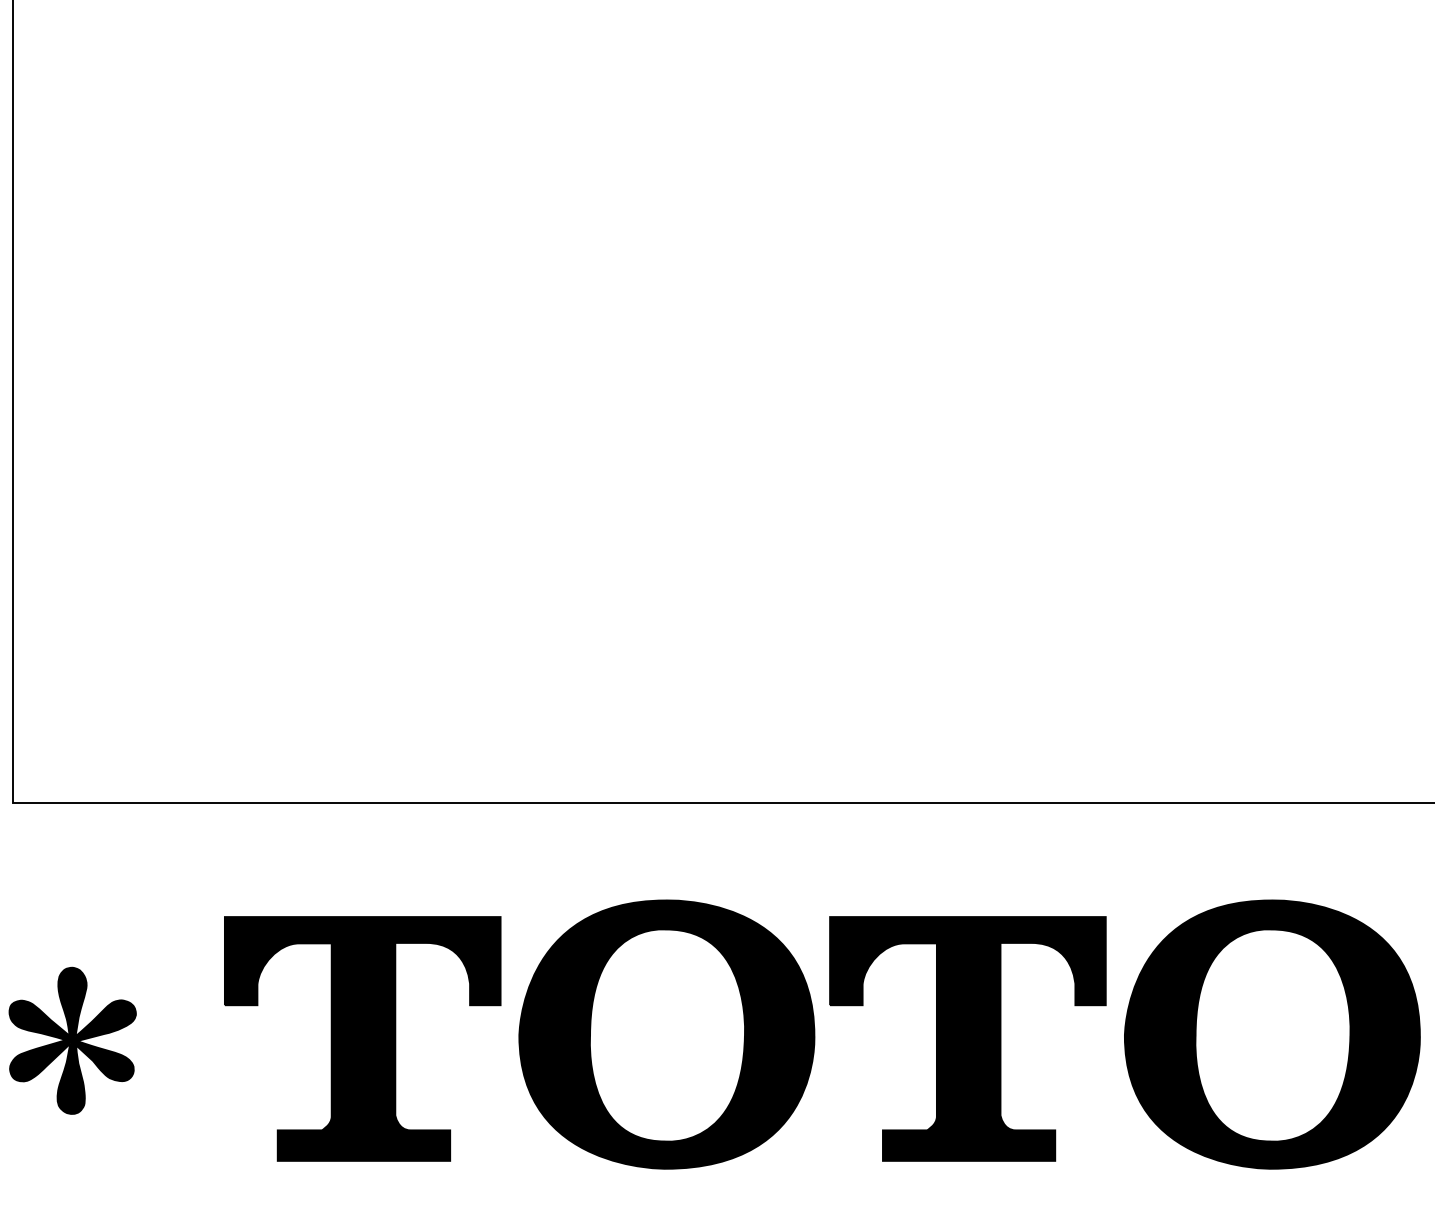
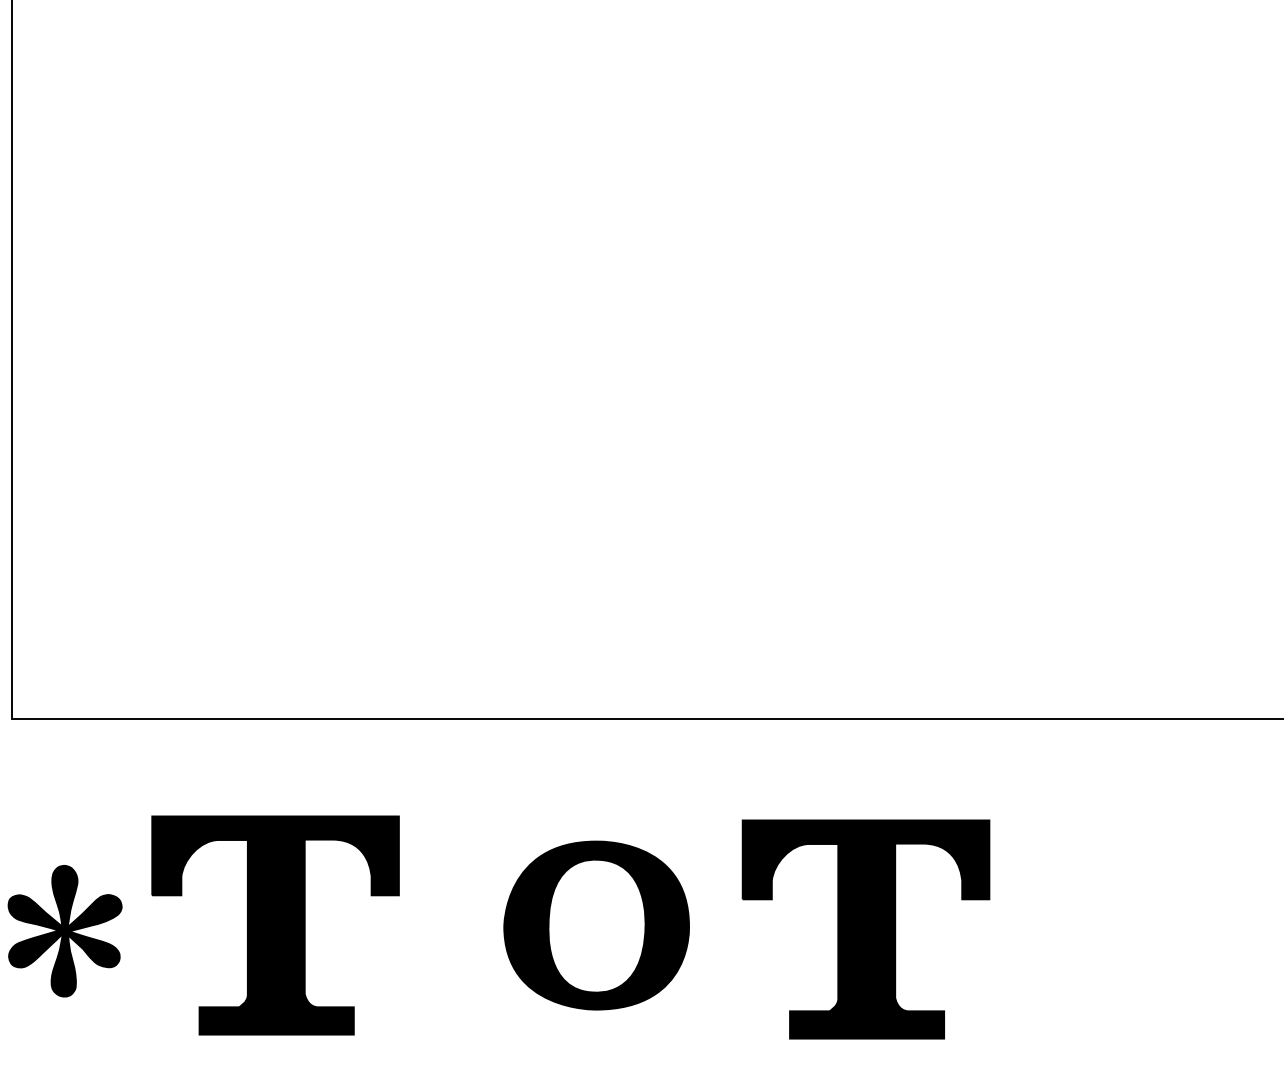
part: (666, 1034) -> (596, 925), size x0.7
part: (1272, 1034) -> (1138, 925), removed
part: (362, 1038) -> (275, 925), moved

